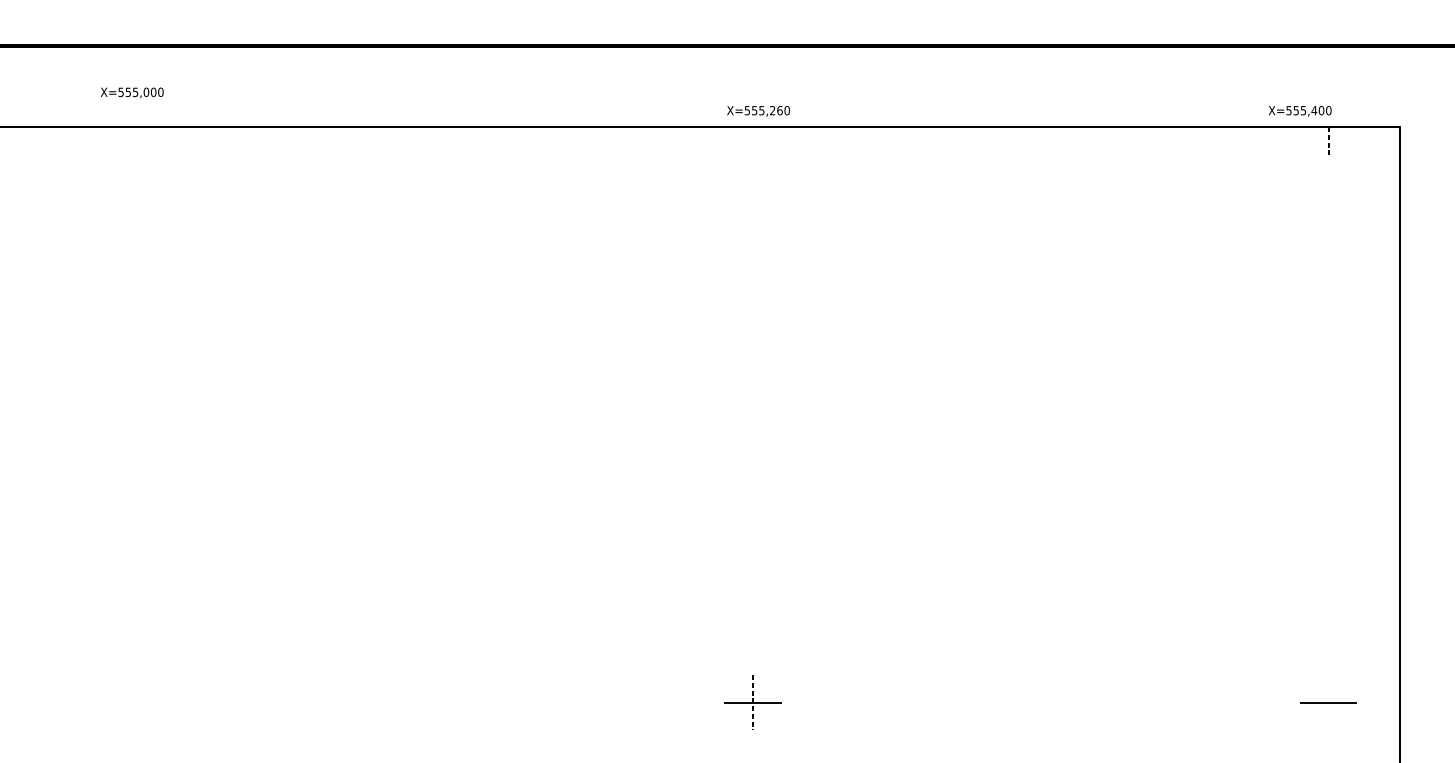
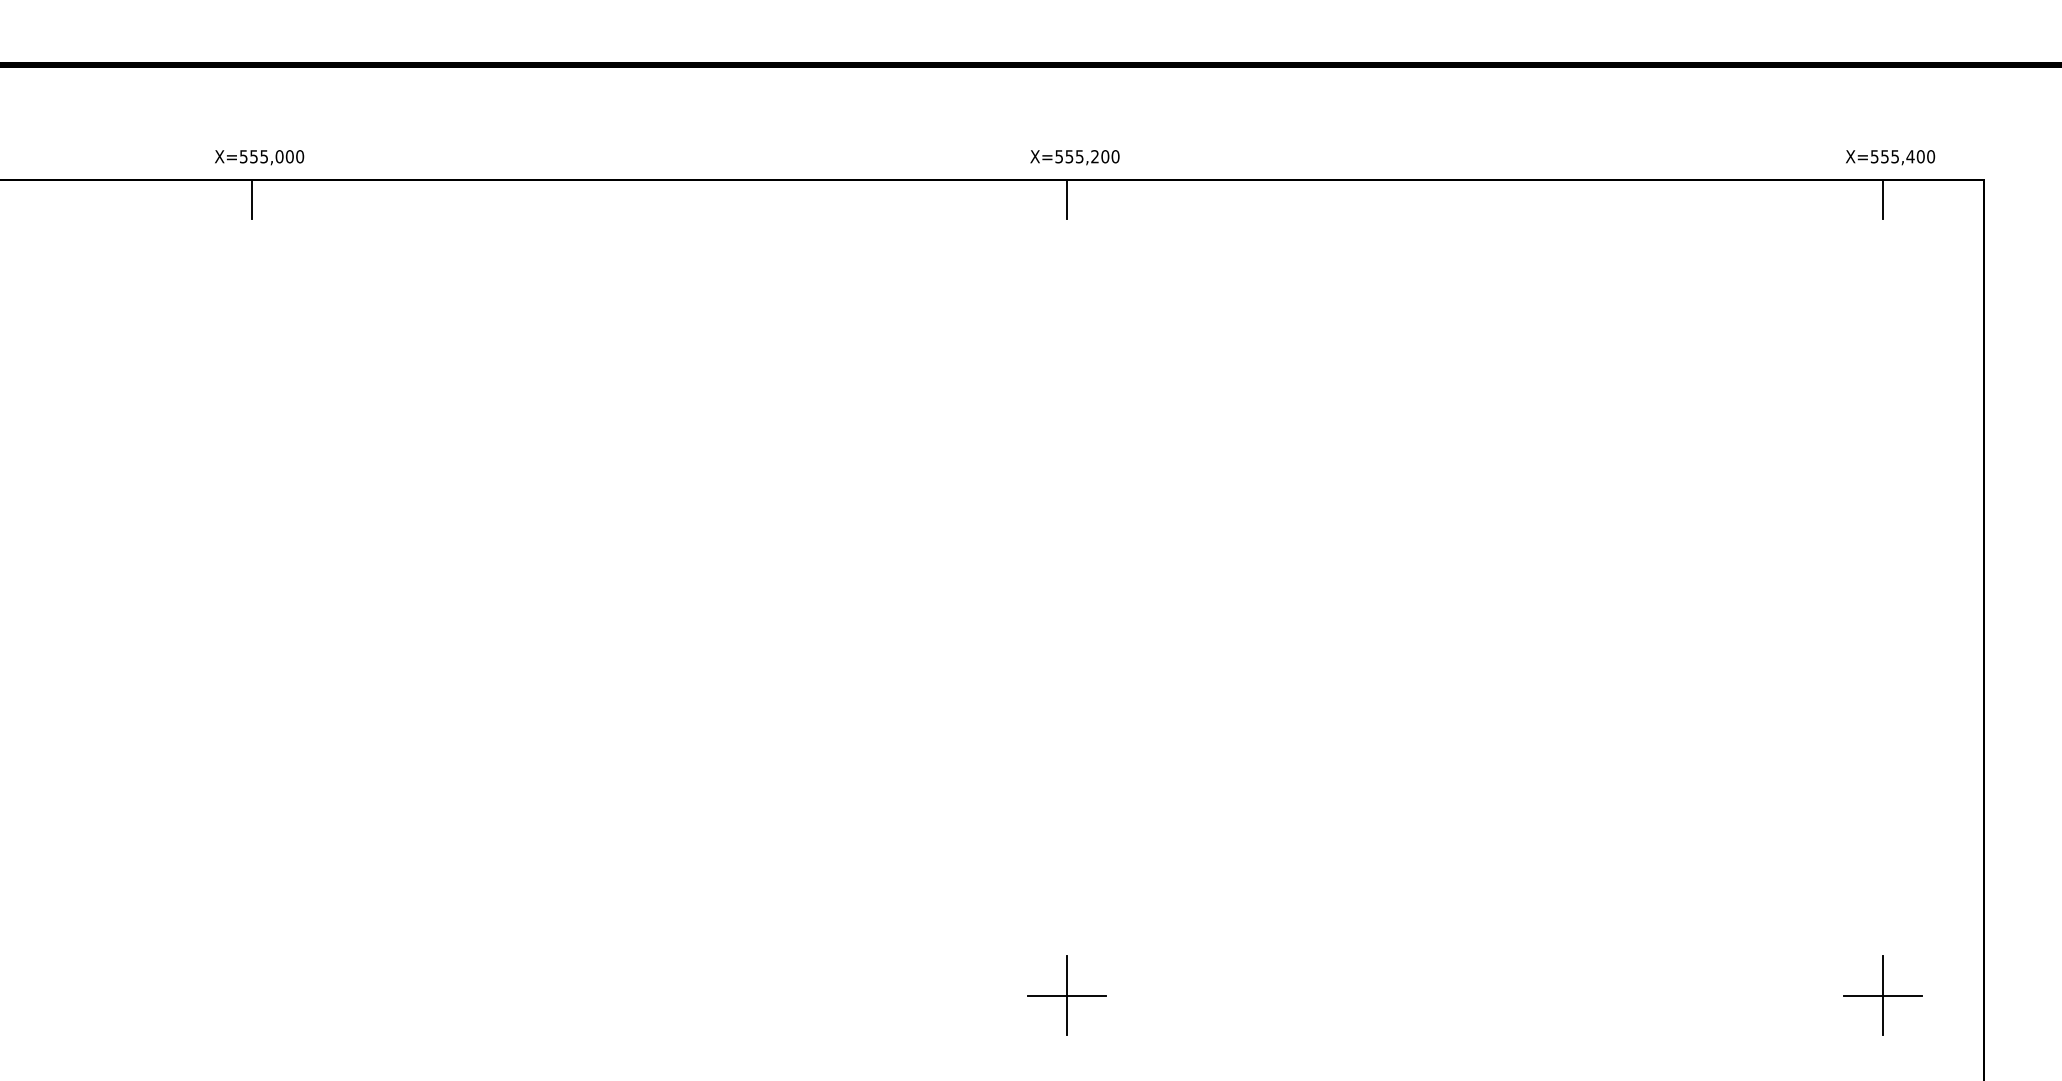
text: (132, 92) -> (259, 157), moved
text: (780, 110) -> (1105, 156), X=555,260 -> X=555,200
text: (1300, 111) -> (1890, 157), moved
line: (177, 140) -> (251, 199), added
line: (753, 140) -> (1067, 199), added
line: (1328, 140) -> (1882, 199), dashed -> solid
line: (1328, 702) -> (1882, 995), added
line: (753, 703) -> (1067, 996), dashed -> solid

